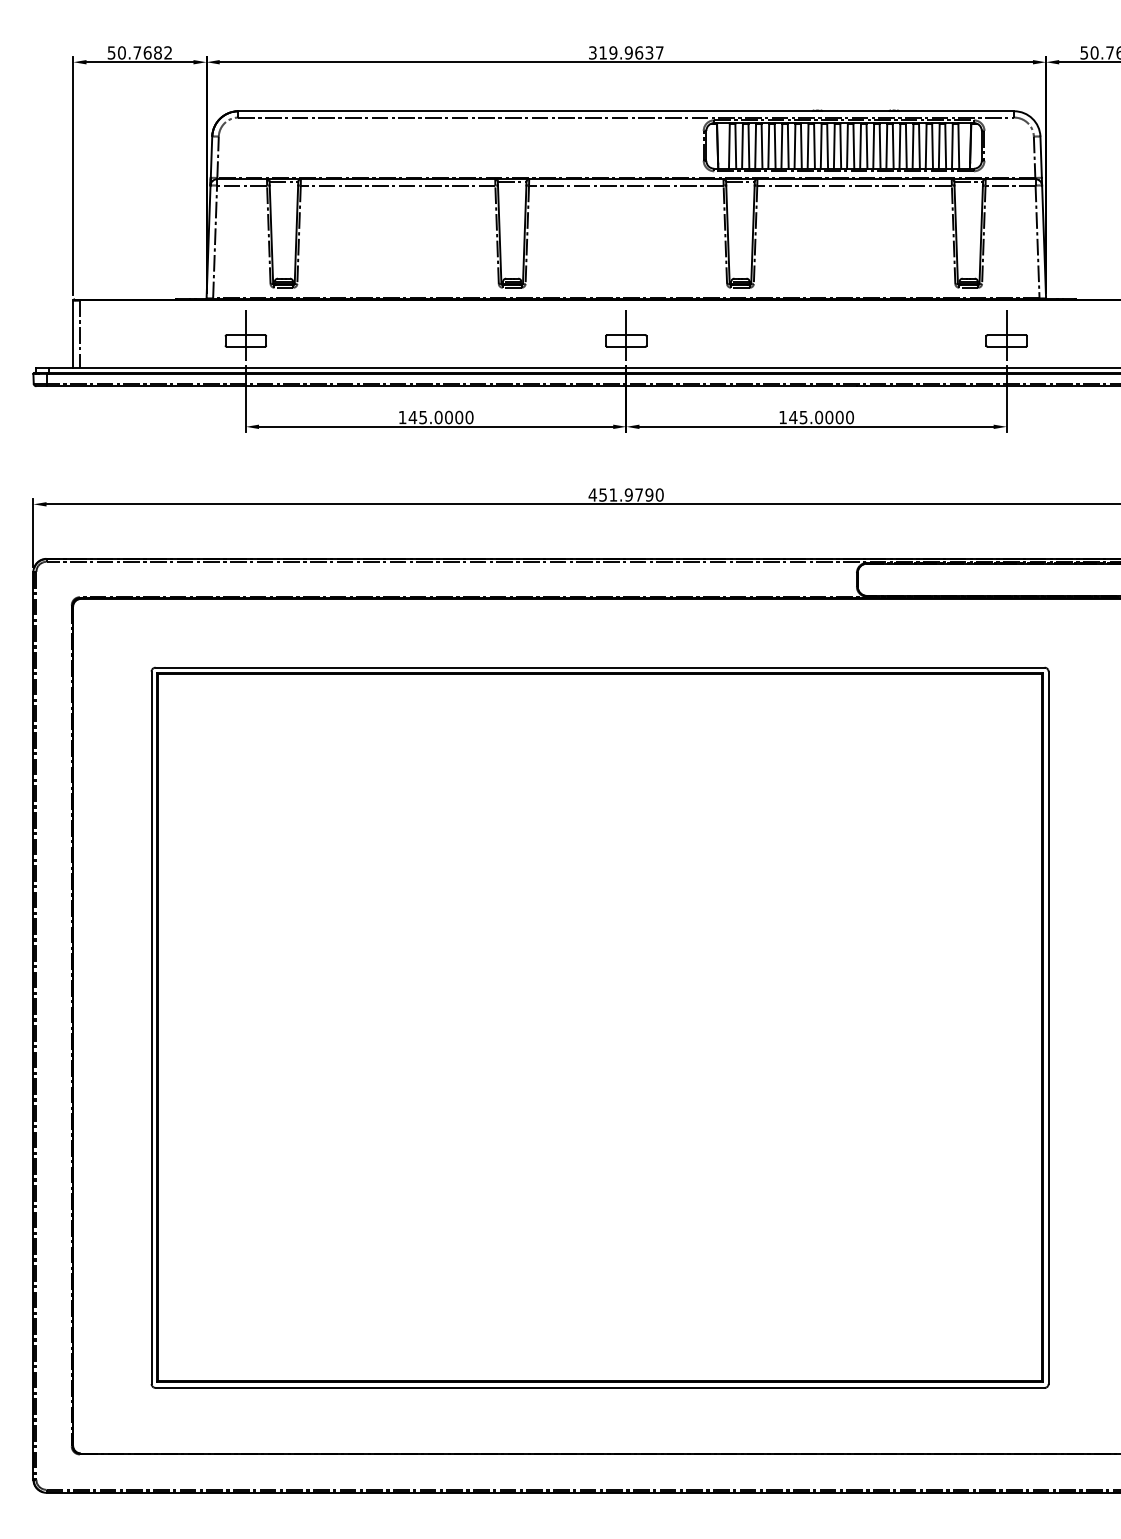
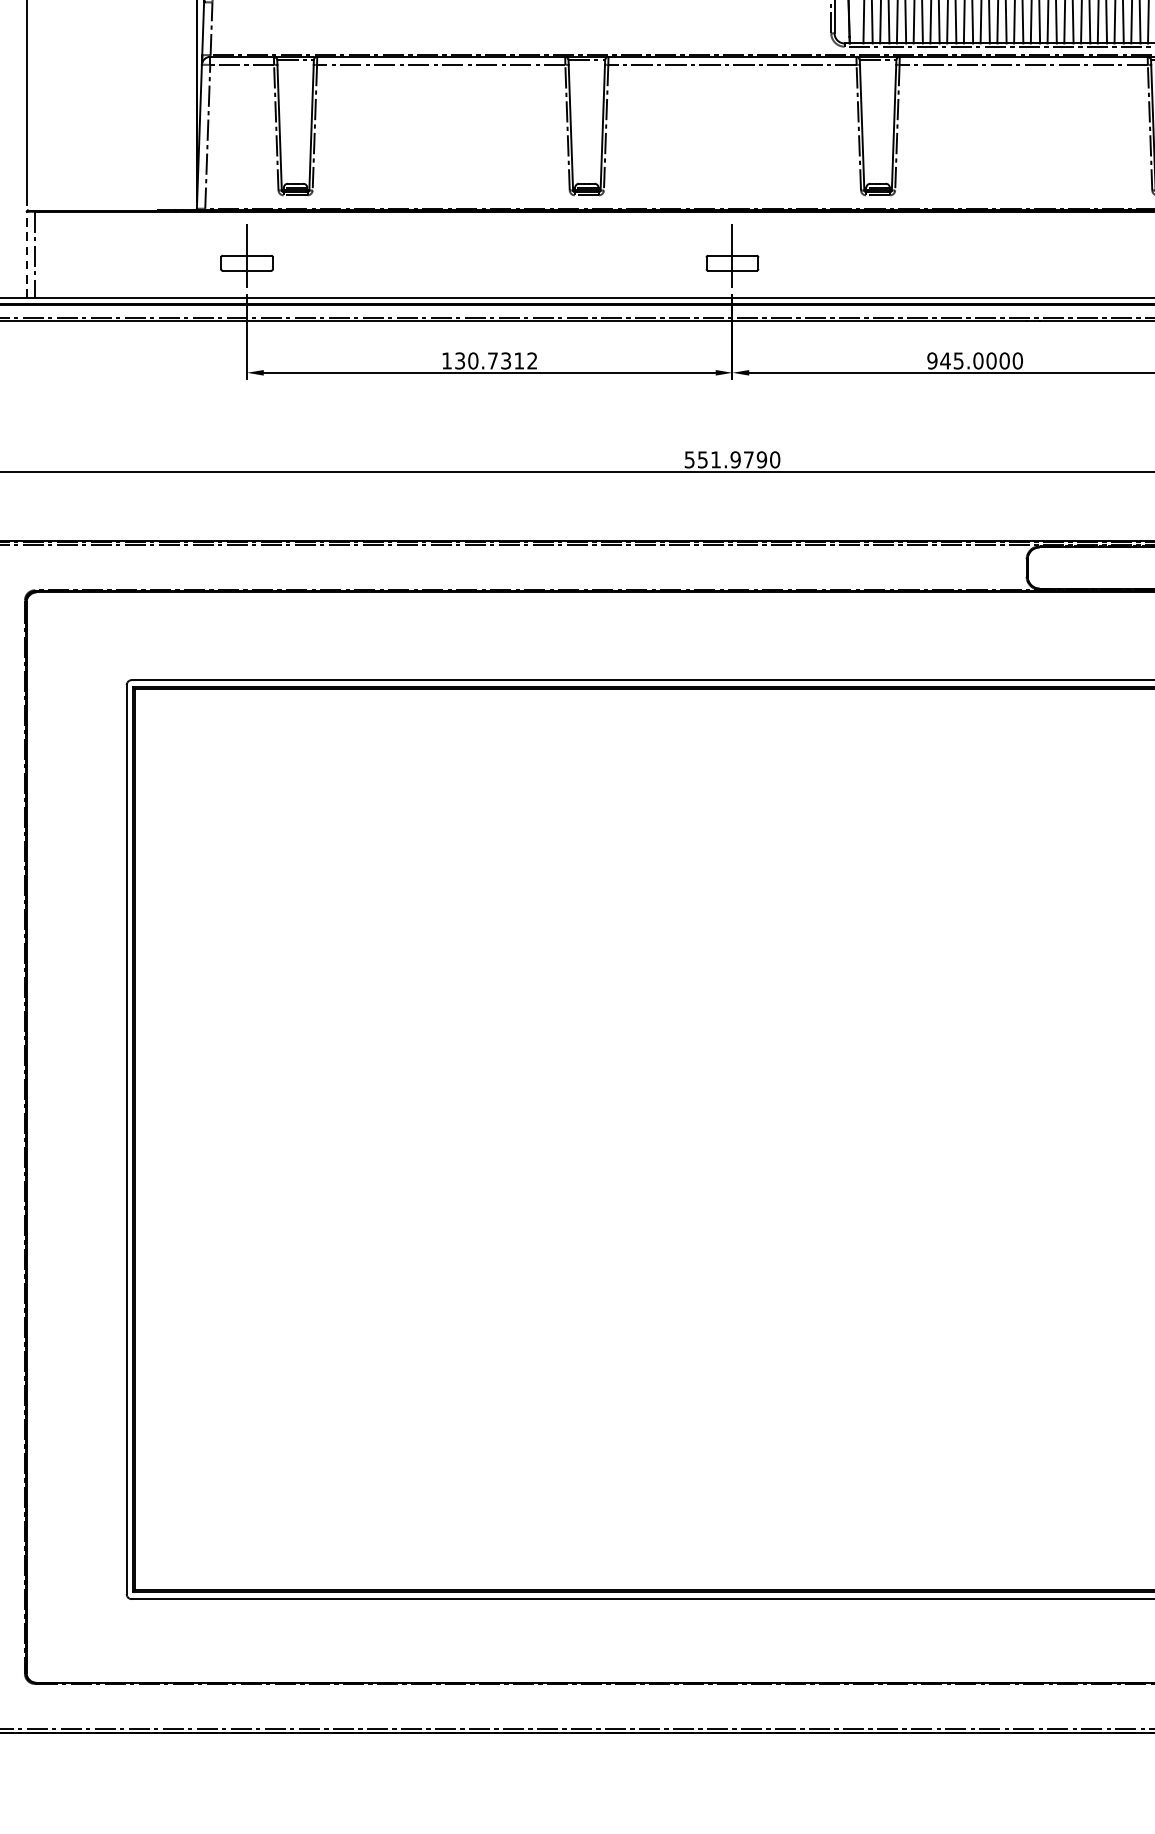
line: (73, 334) -> (27, 254), solid -> dashed
text: (440, 417) -> (495, 360), 145.0000 -> 130.7312
text: (783, 417) -> (933, 360), 145.0000 -> 945.0000
text: (592, 494) -> (689, 459), 451.9790 -> 551.9790

